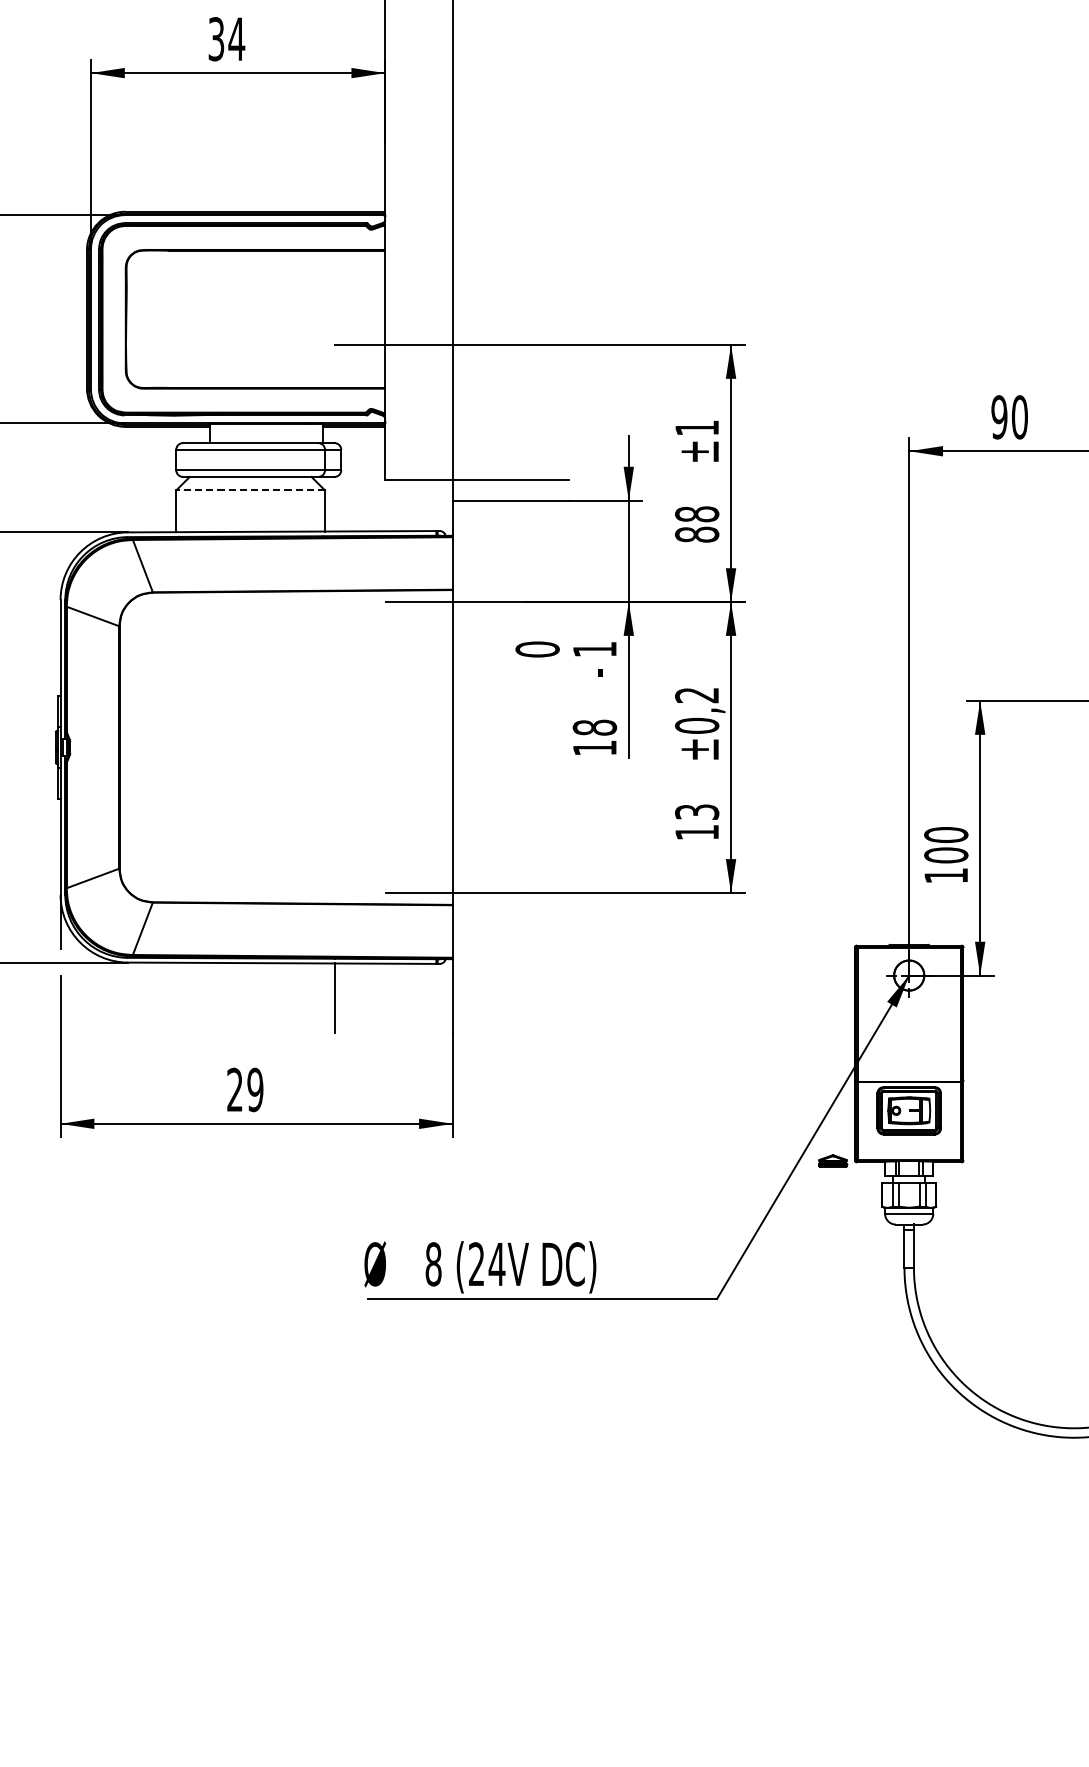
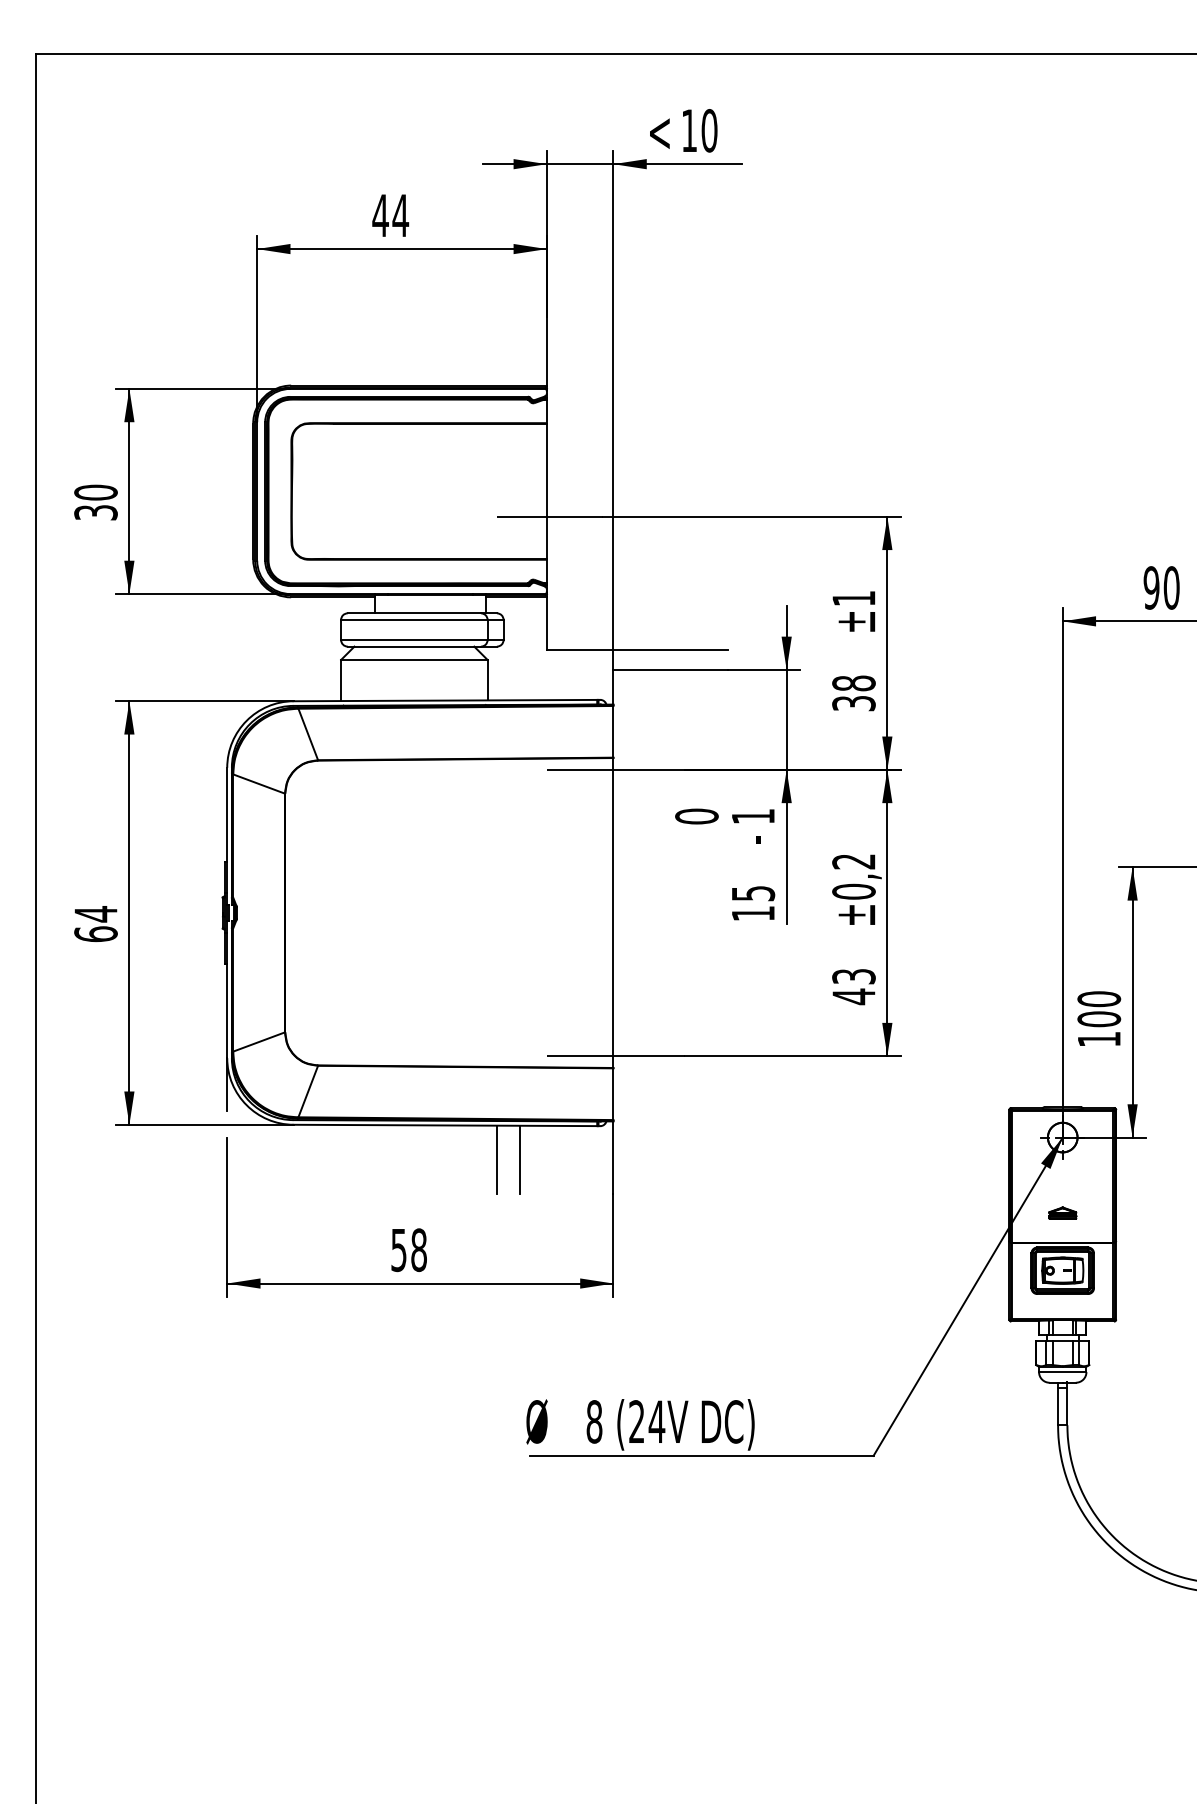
text: (216, 39) -> (380, 215), 34 -> 44
line: (249, 489) -> (413, 659), dashed -> solid
text: (696, 534) -> (853, 703), 88 -> 38
text: (595, 727) -> (753, 893), 18 -> 15
text: (696, 832) -> (853, 996), 13 -> 43
line: (358, 997) -> (520, 1159), added
text: (244, 1090) -> (408, 1250), 29 -> 58
part: (832, 1160) -> (1062, 1212), moved

